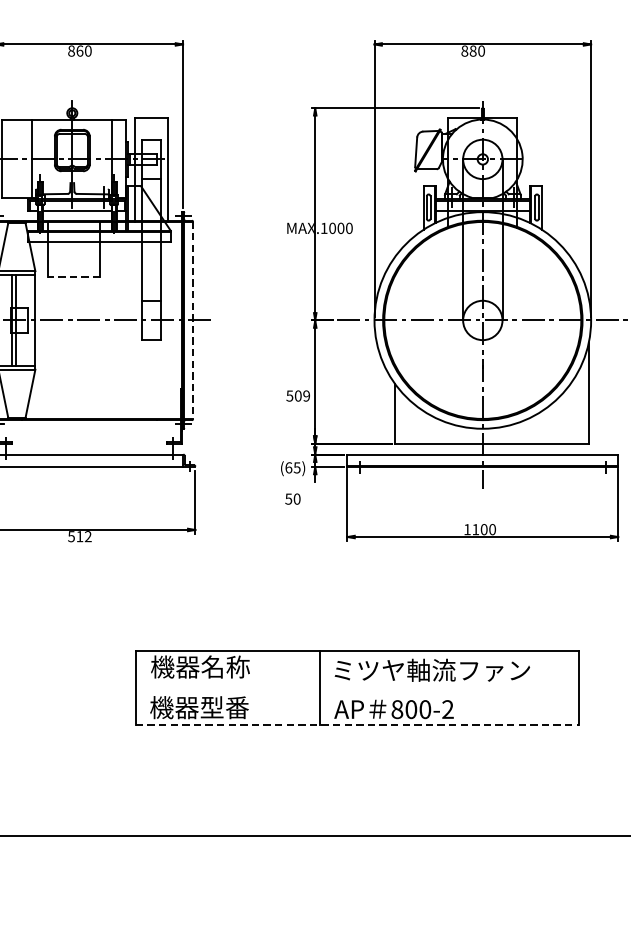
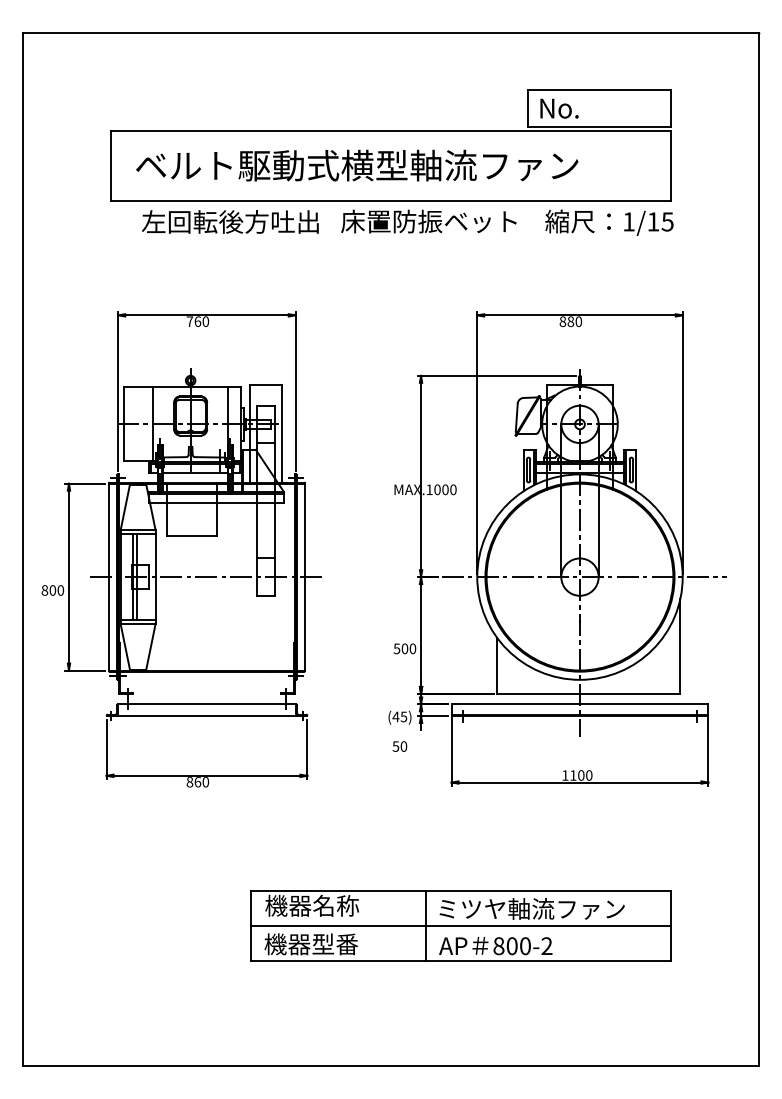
text: (71, 50) -> (189, 321), 860 -> 760
line: (74, 276) -> (192, 535), dashed -> solid
line: (193, 320) -> (305, 577), dashed -> solid
text: (306, 395) -> (412, 648), 509 -> 500
text: (288, 467) -> (395, 716), (65) -> (45)
text: (79, 536) -> (197, 782), 512 -> 860
line: (356, 687) -> (460, 925), added
line: (357, 724) -> (461, 960), dashed -> solid

